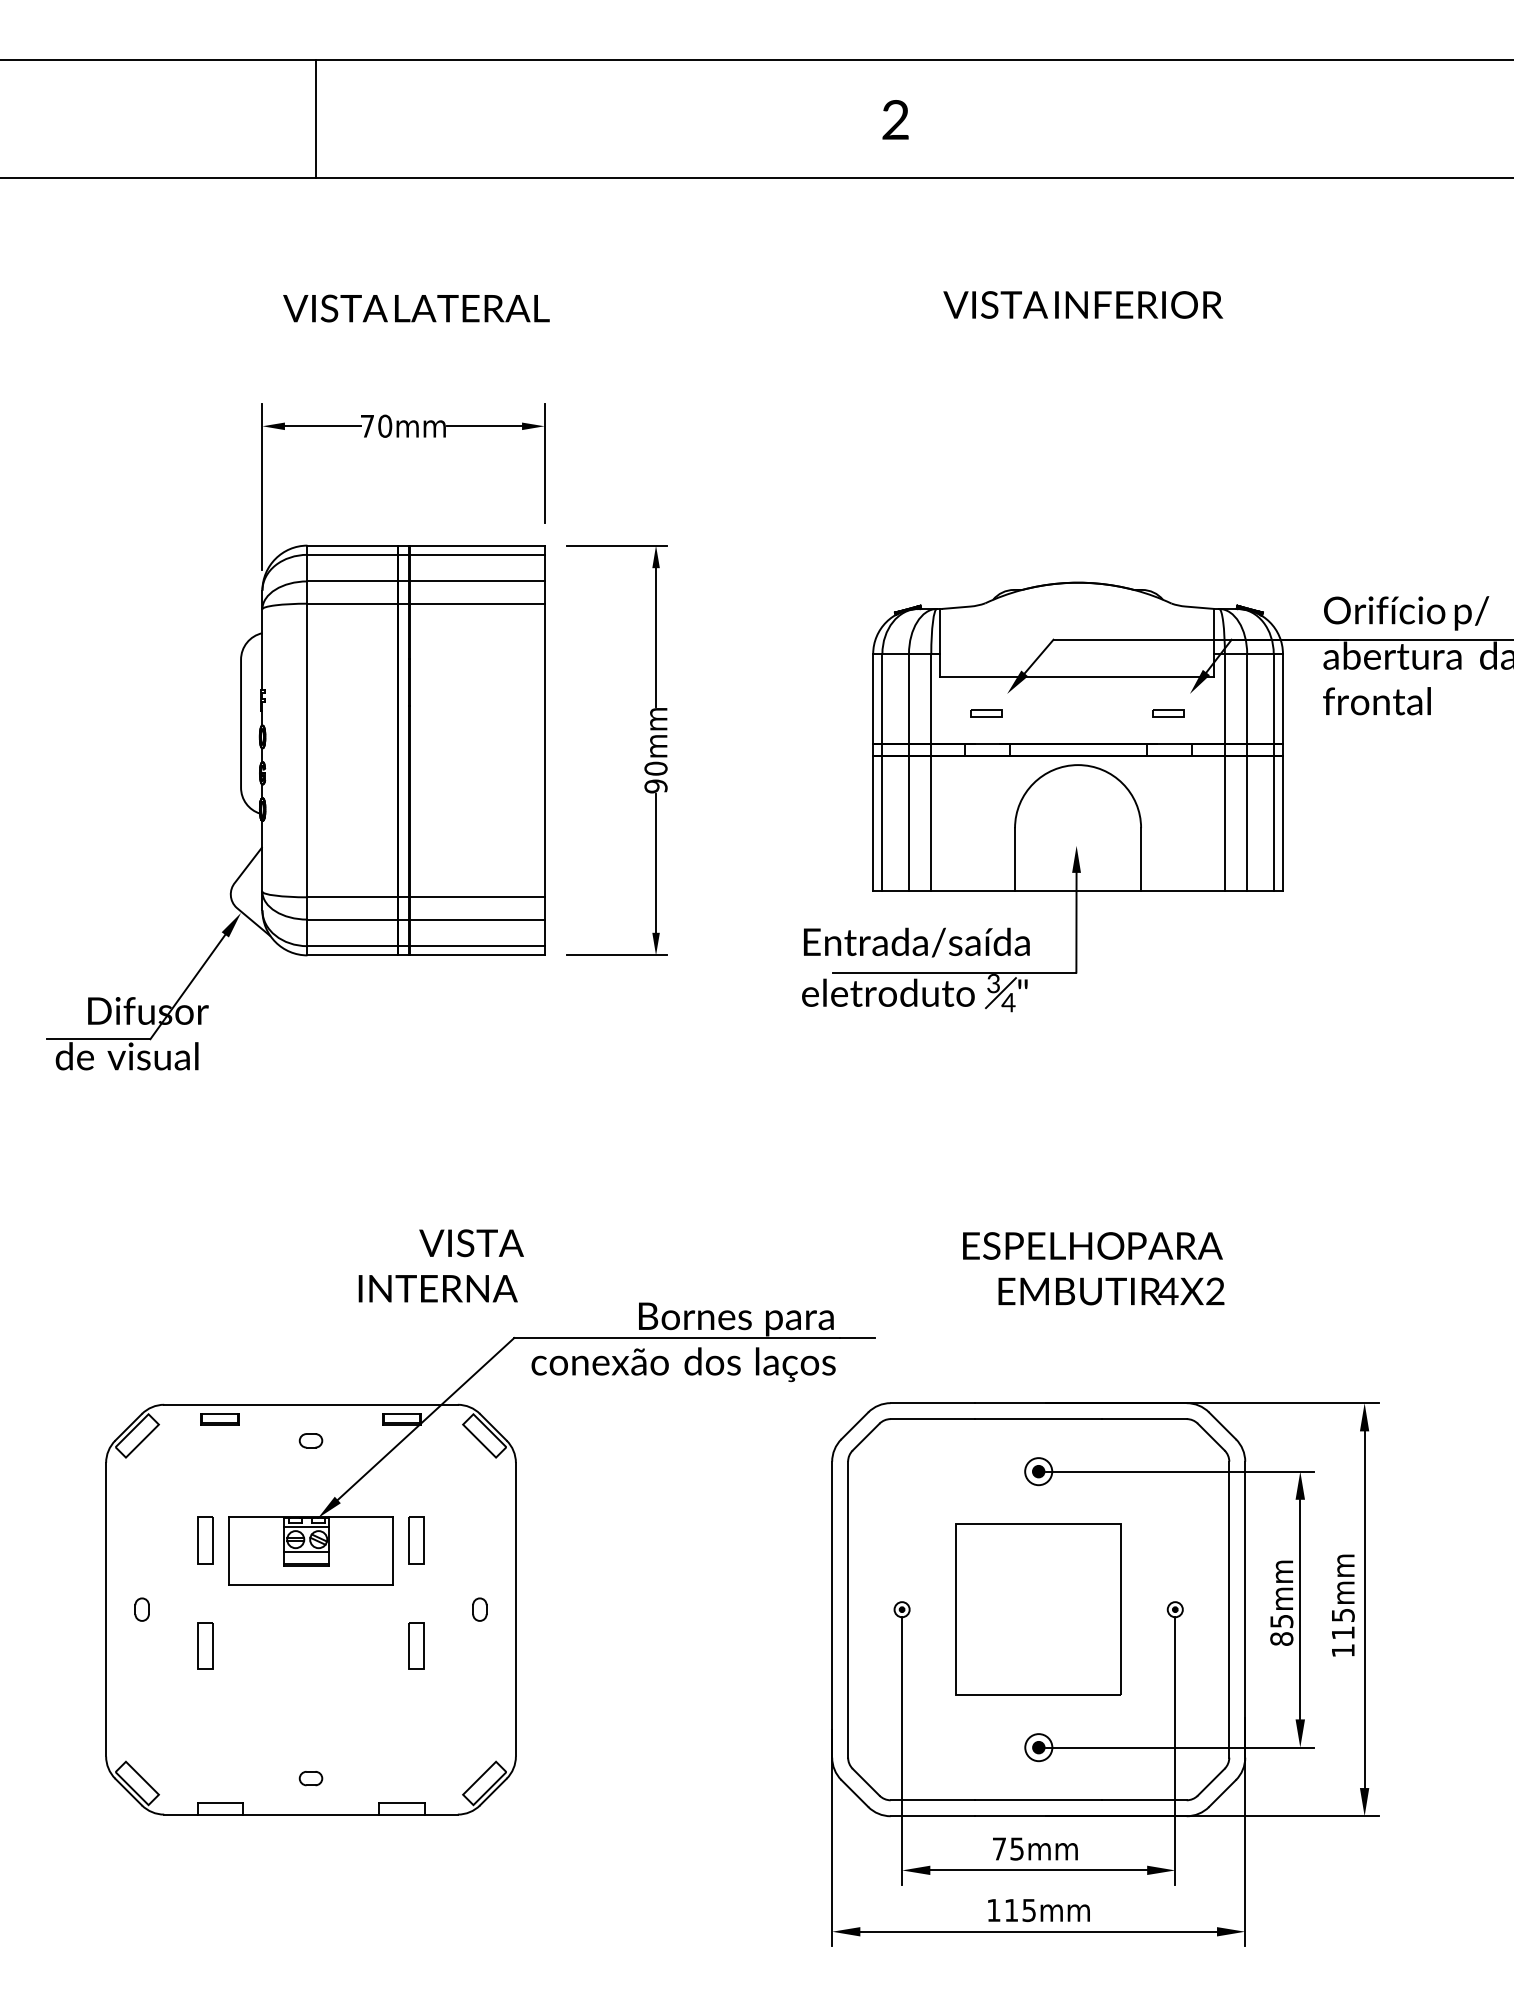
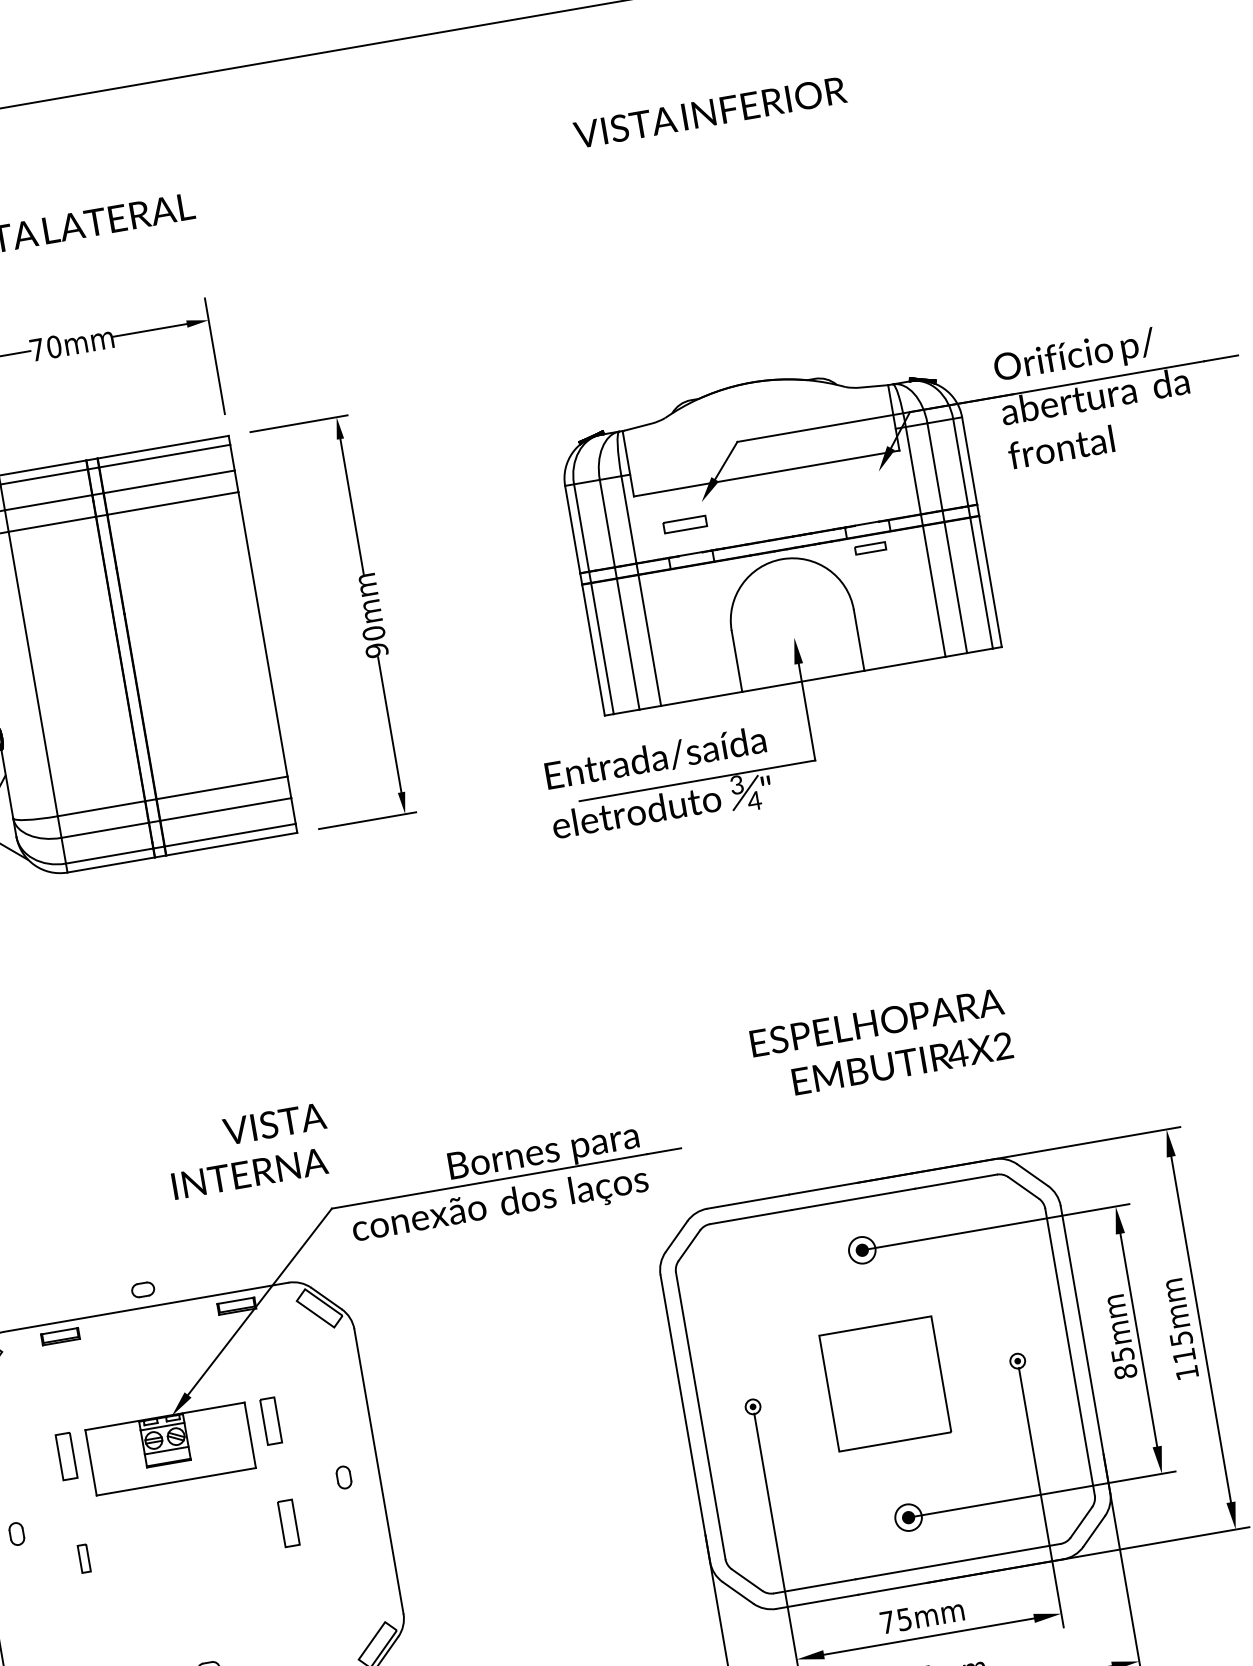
part: (986, 713) -> (684, 524), size x1.4
part: (1168, 713) -> (870, 548), moved
part: (310, 1440) -> (142, 1289), moved
part: (1038, 1609) -> (885, 1383), size x0.7
part: (205, 1645) -> (84, 1558), size x0.6

